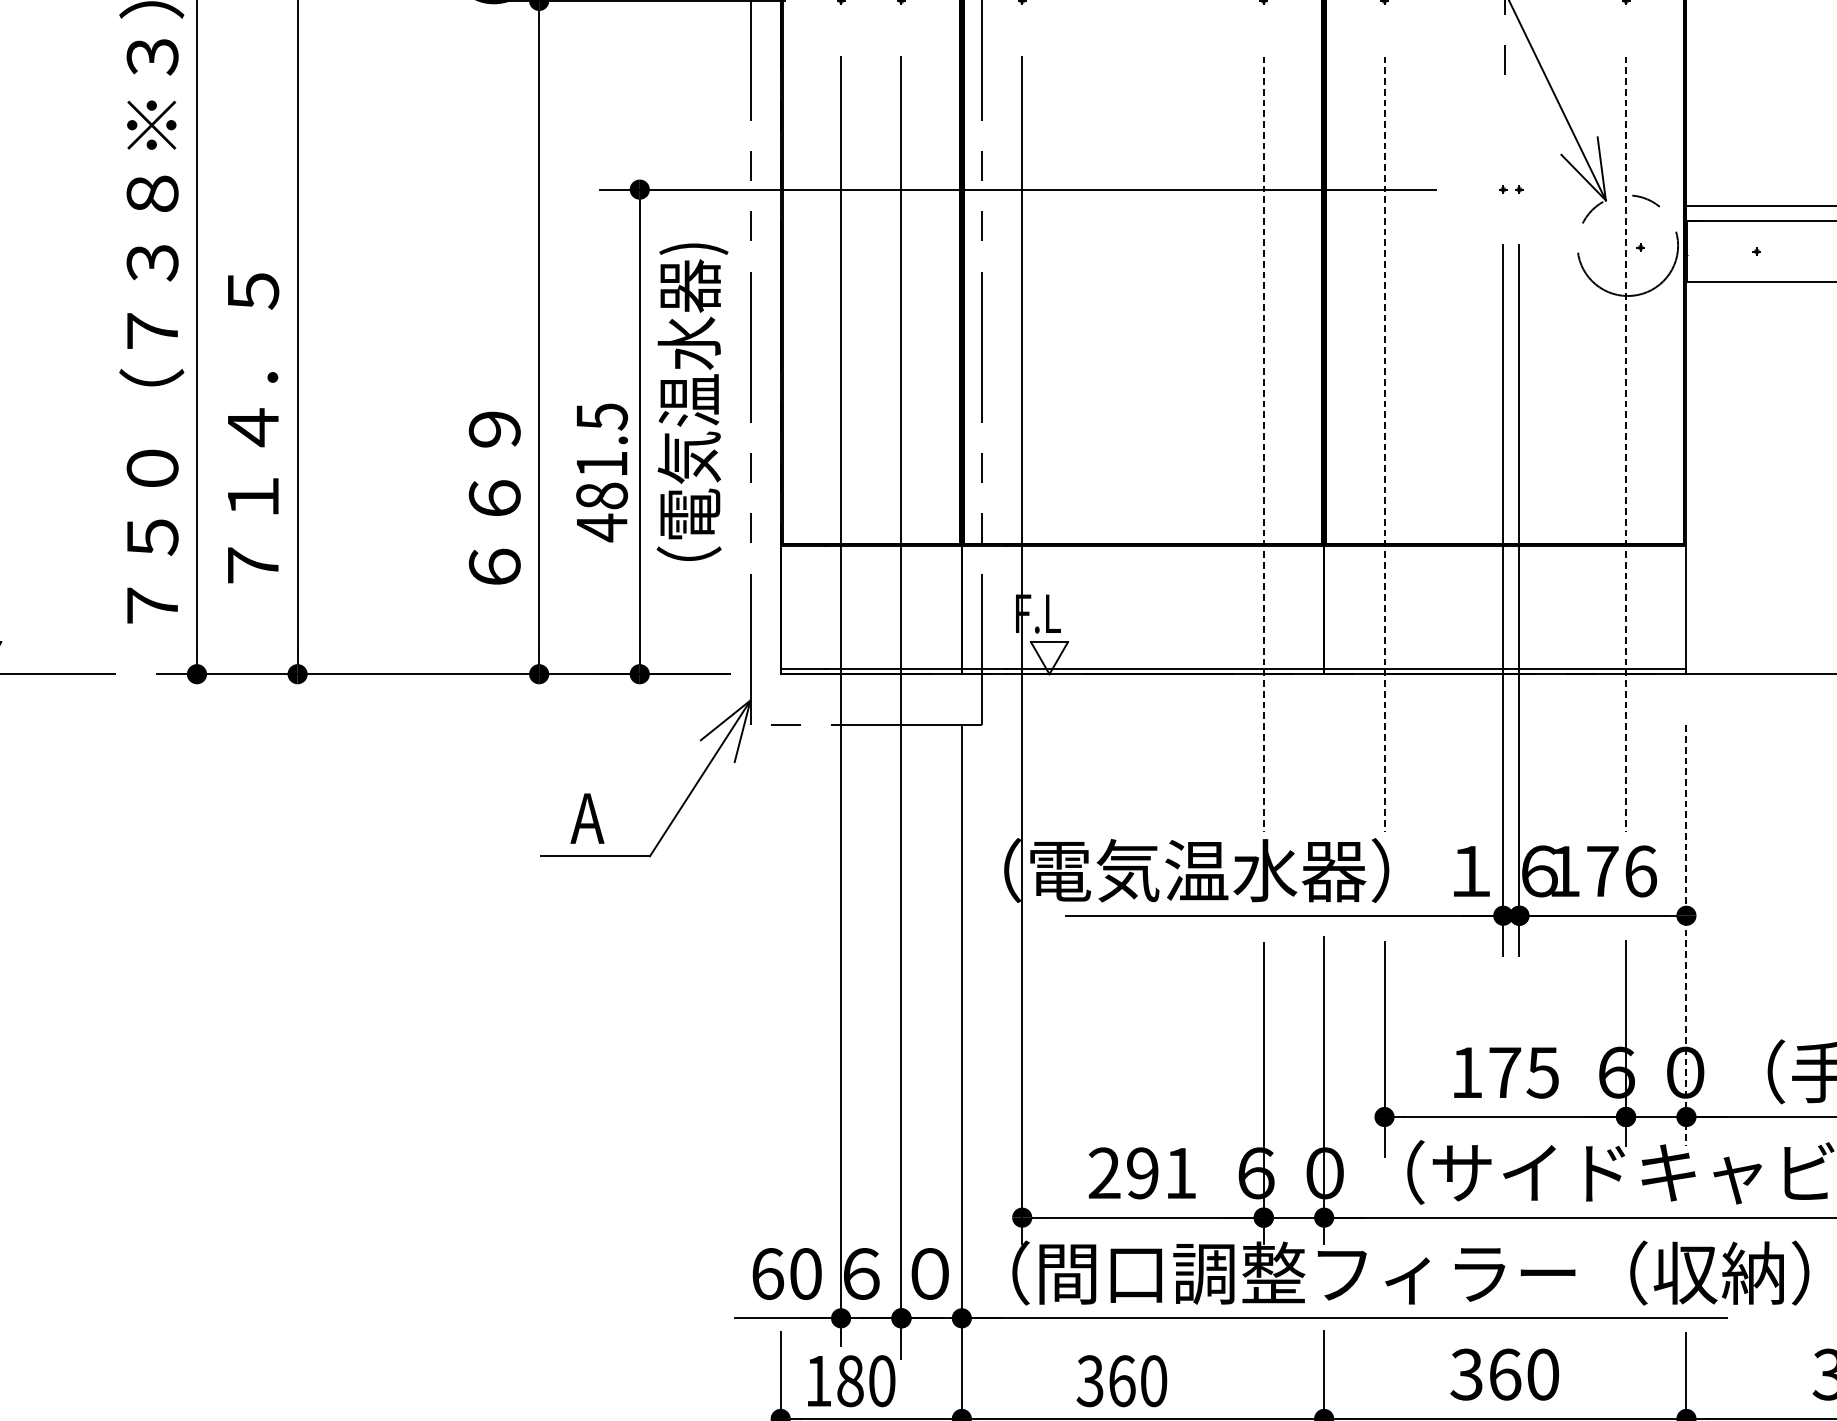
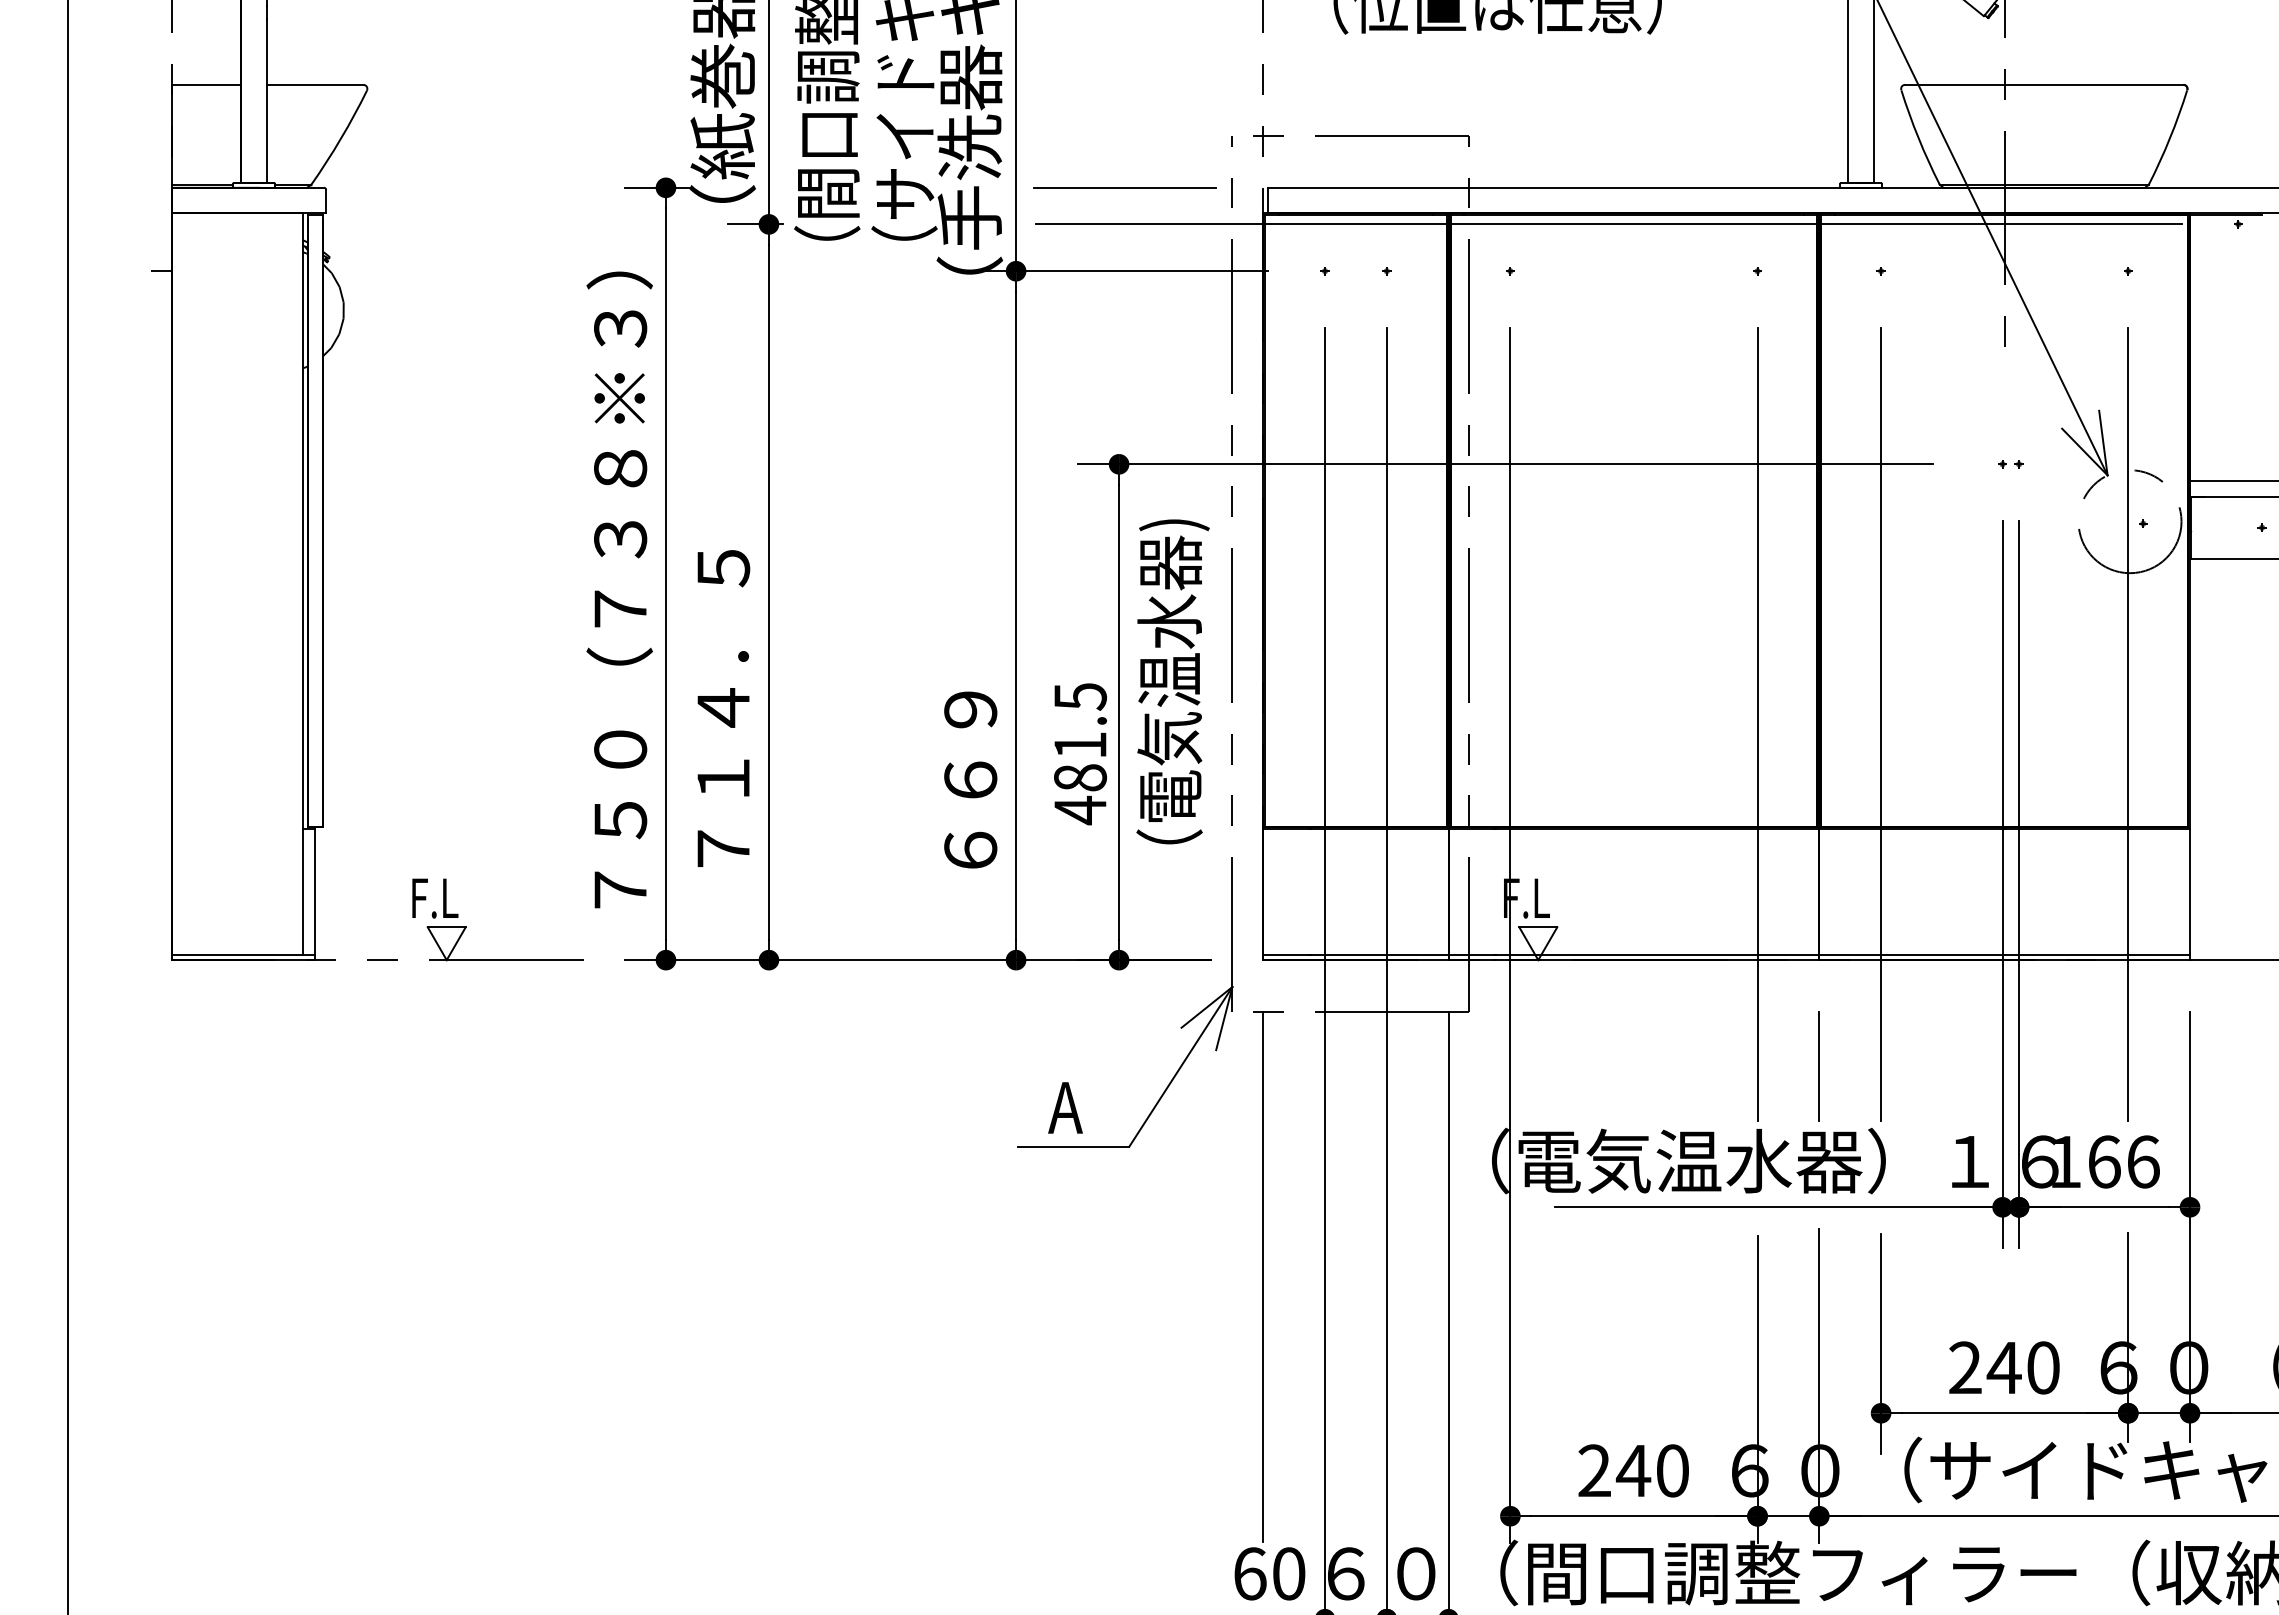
line: (1263, 443) -> (1757, 724), dashed -> solid
line: (1384, 443) -> (1881, 724), dashed -> solid
line: (1626, 443) -> (2128, 724), dashed -> solid
line: (1323, 778) -> (1818, 1066), added
text: (1602, 870) -> (2104, 1161), 176 -> 166
line: (1686, 935) -> (2190, 1227), dashed -> solid
line: (780, 984) -> (1263, 1277), added
text: (1505, 1072) -> (2004, 1367), 175 -> 240
text: (1160, 1172) -> (1651, 1470), 291 -> 240

